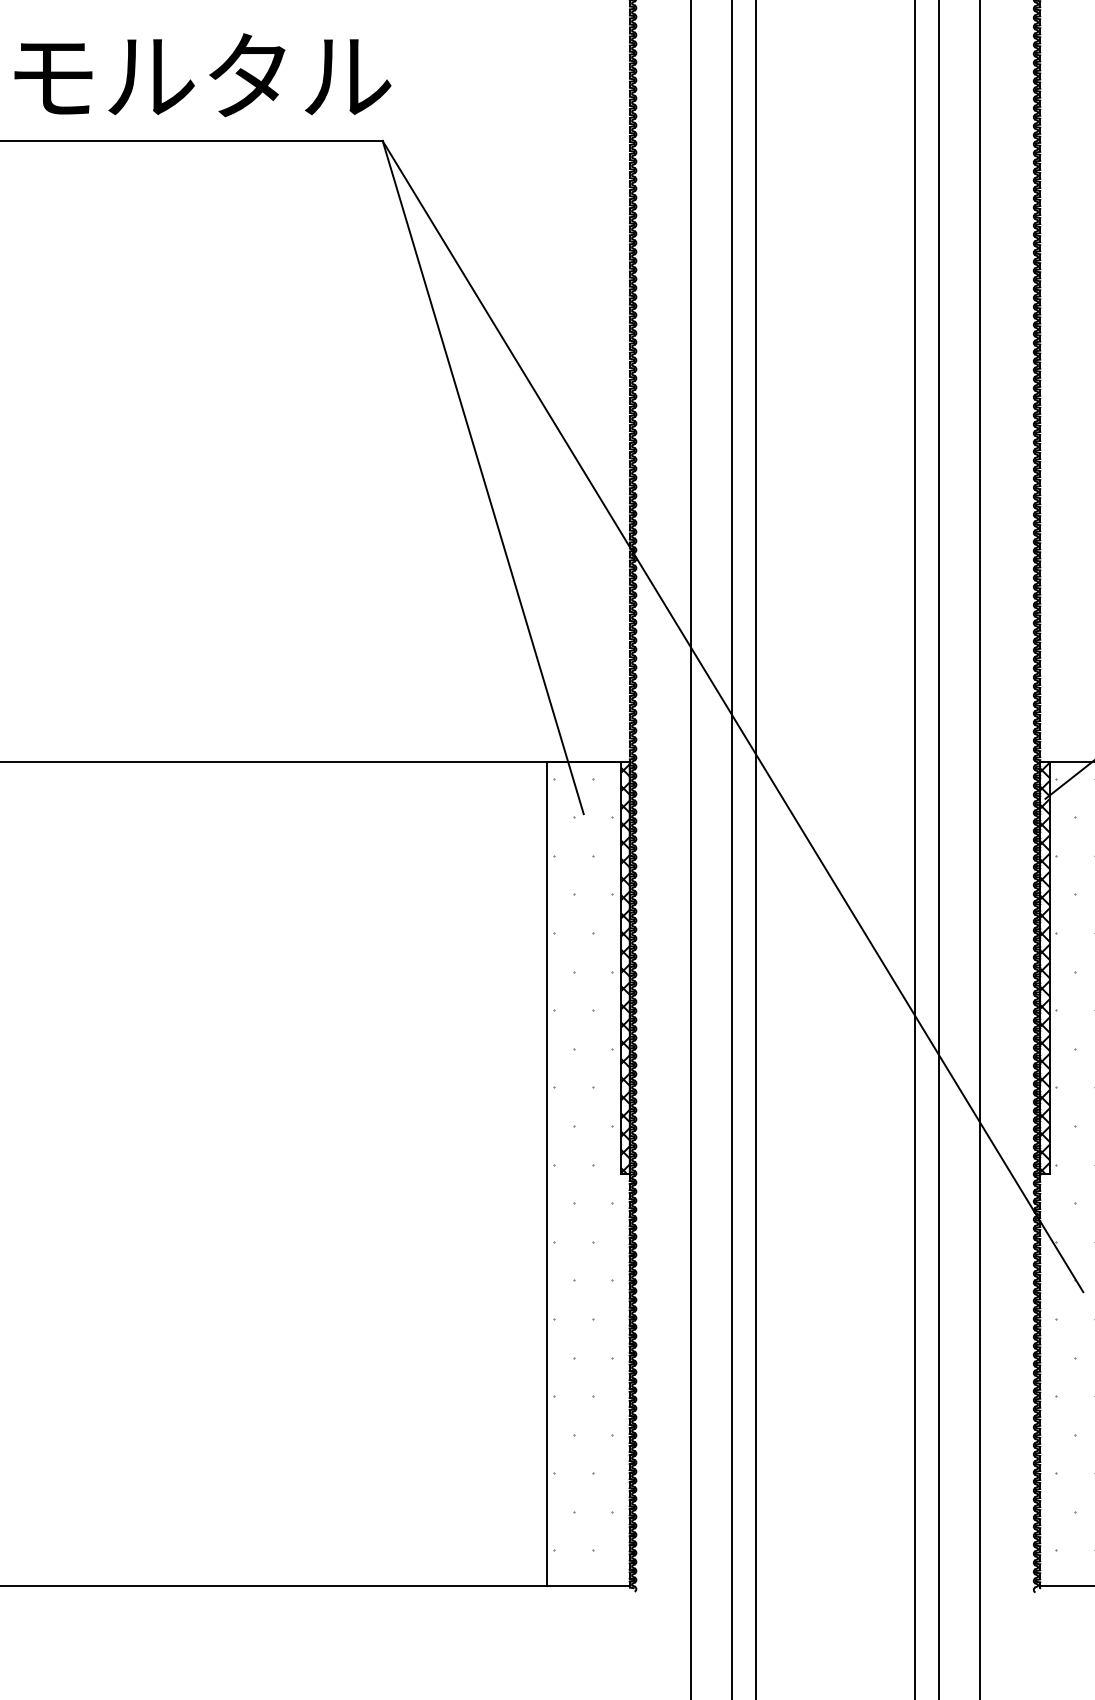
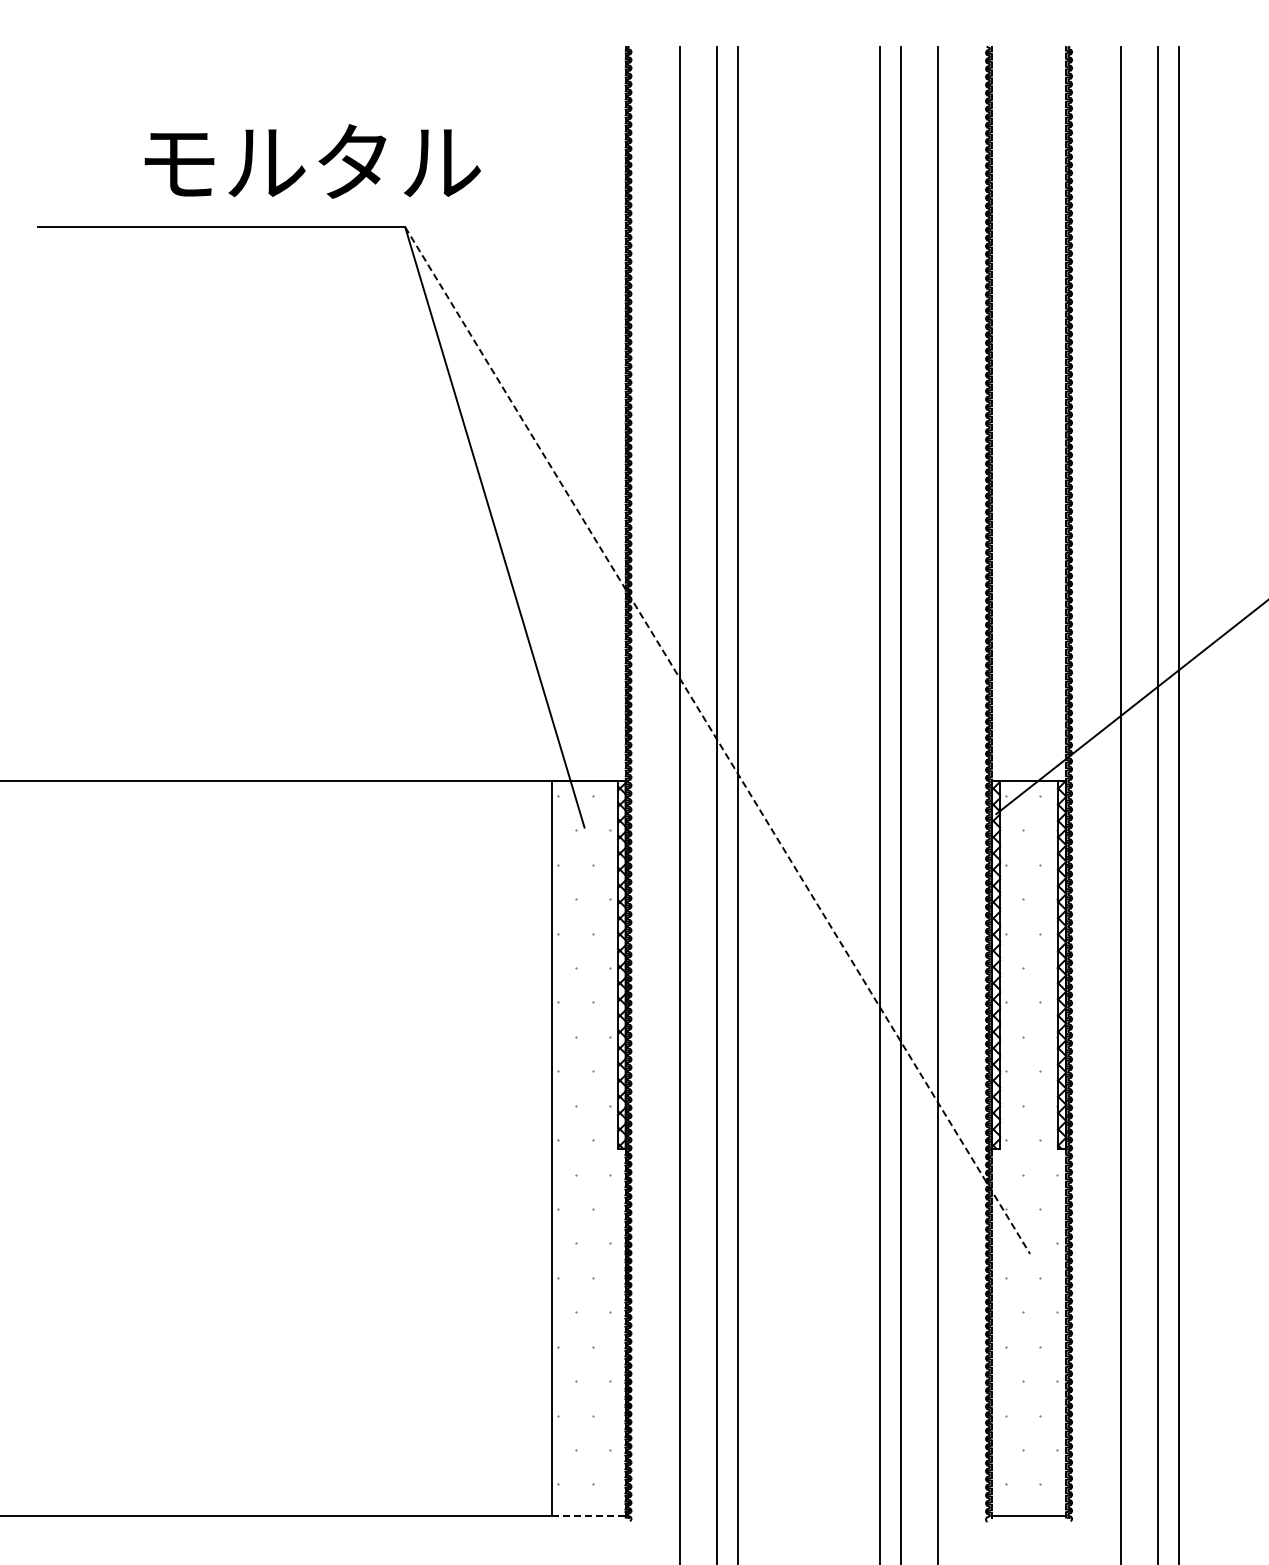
text: (202, 75) -> (312, 161), moved
line: (732, 717) -> (717, 741), solid -> dashed
line: (588, 1585) -> (588, 1515), solid -> dashed

